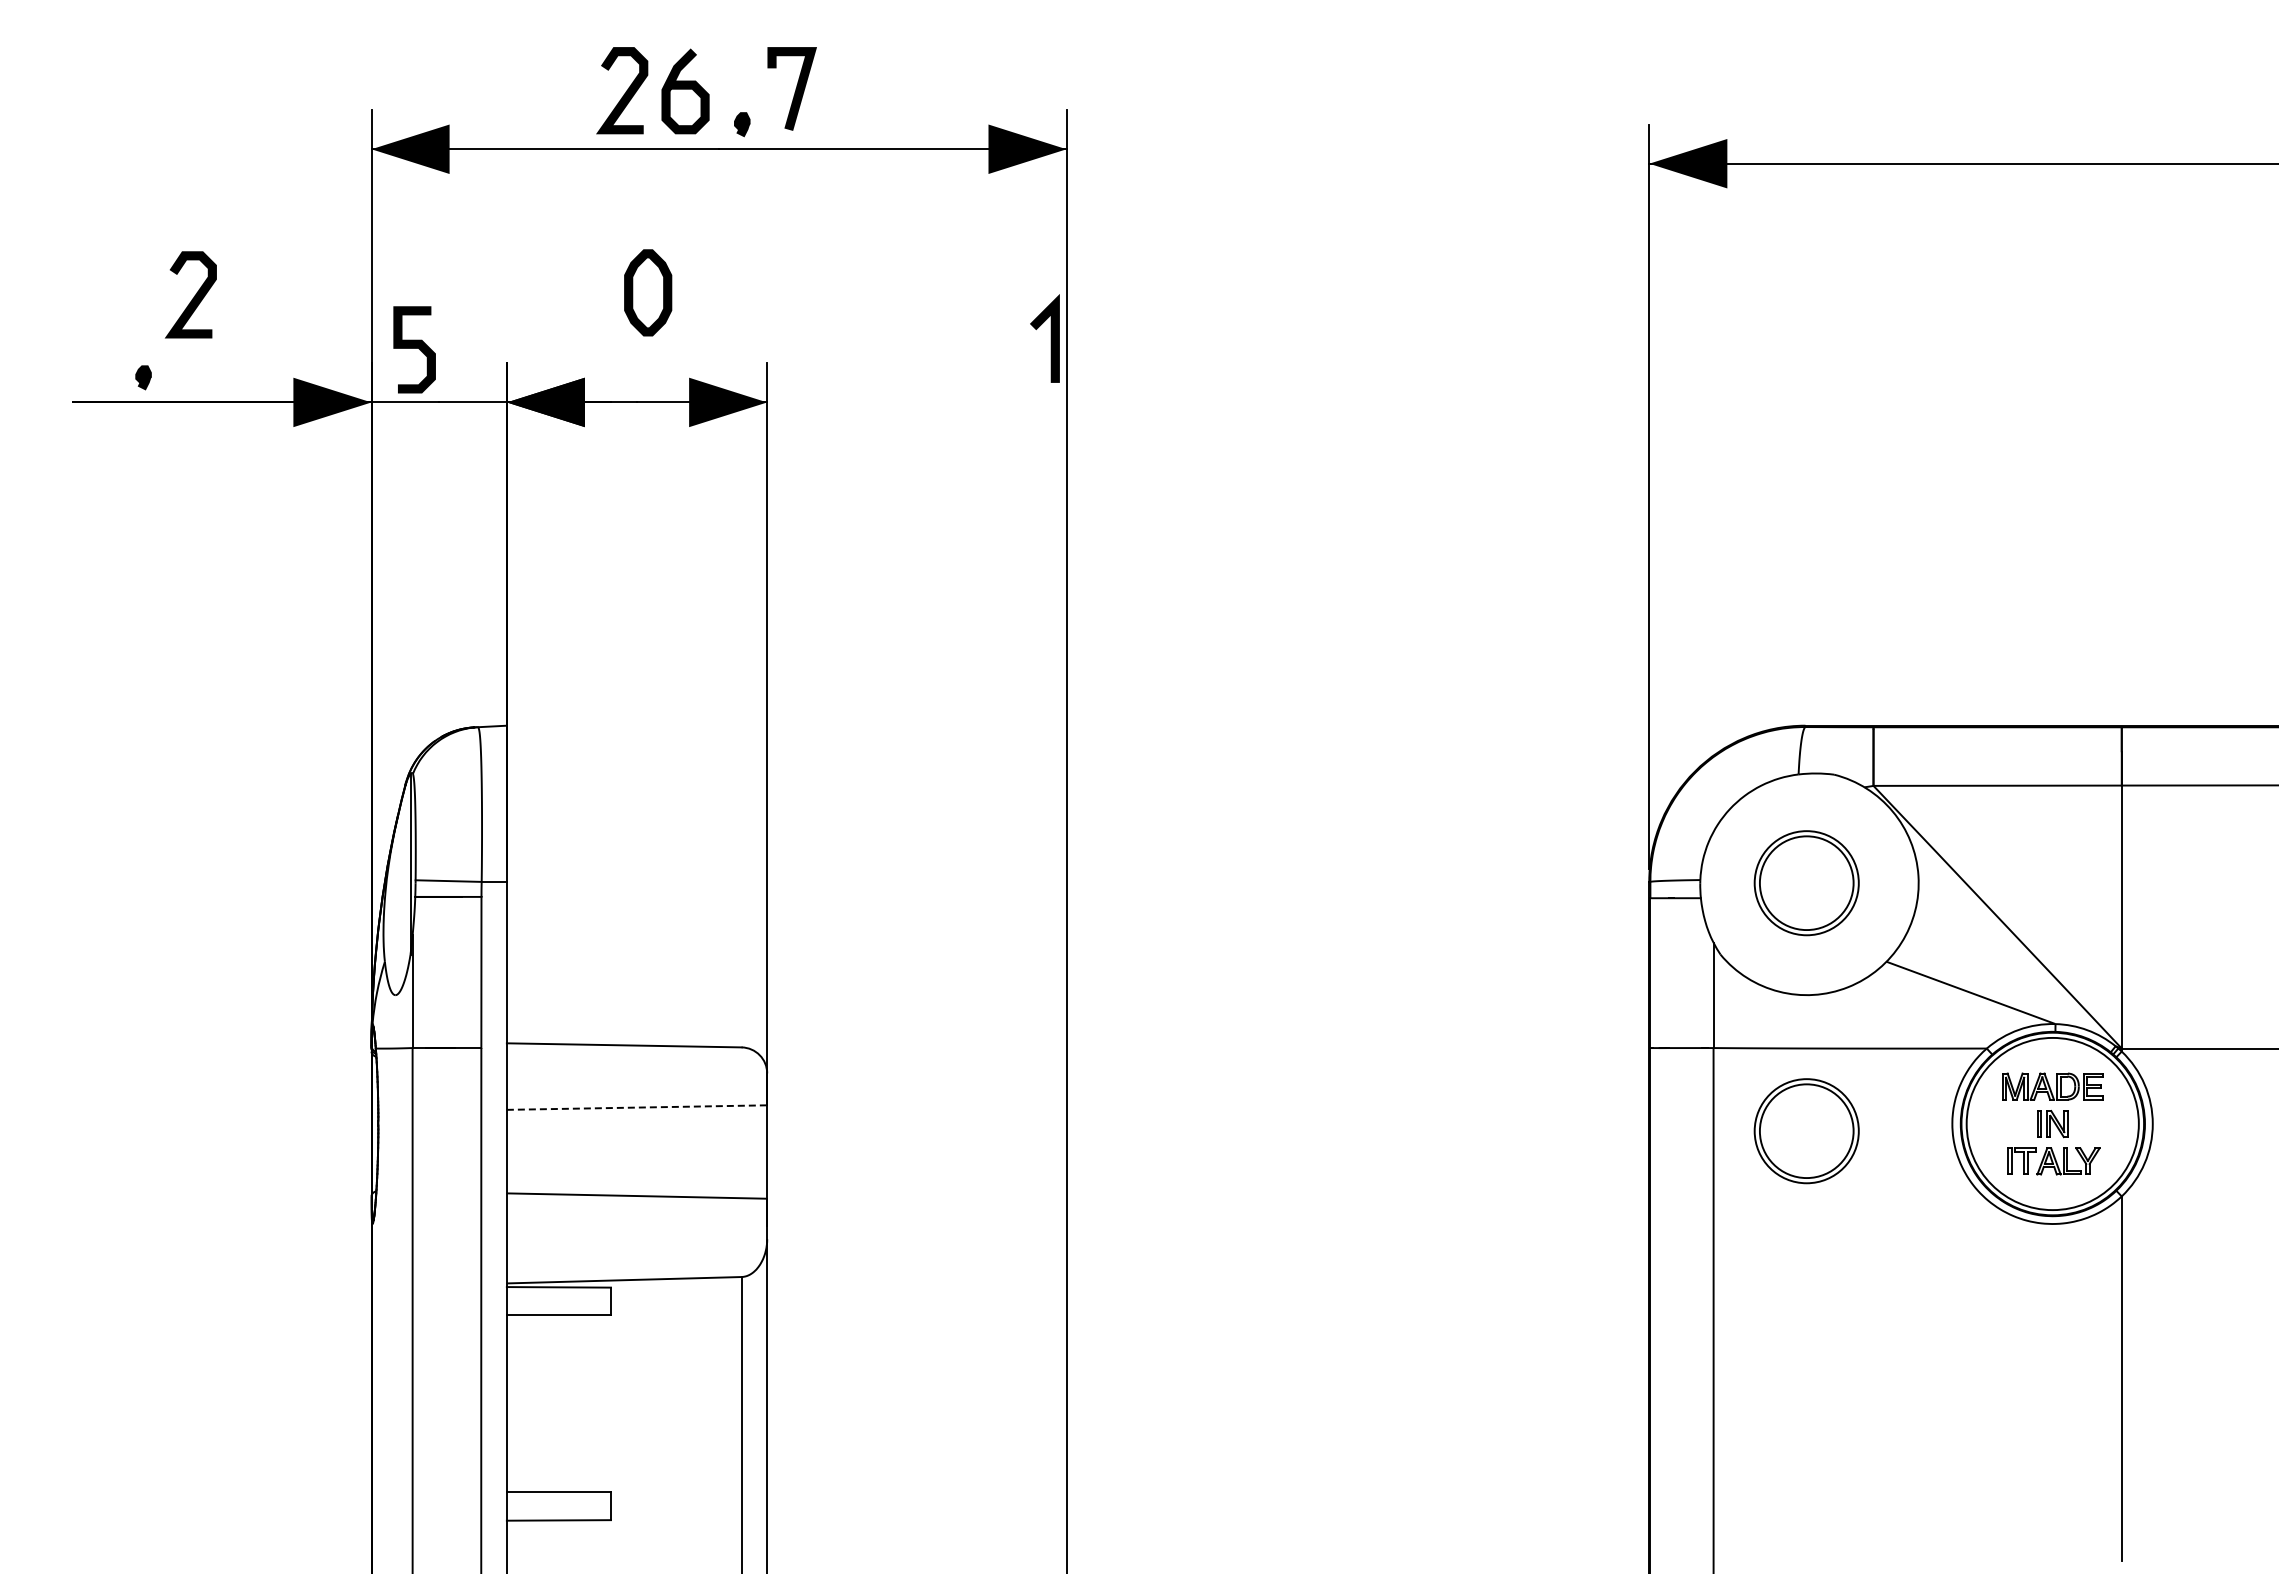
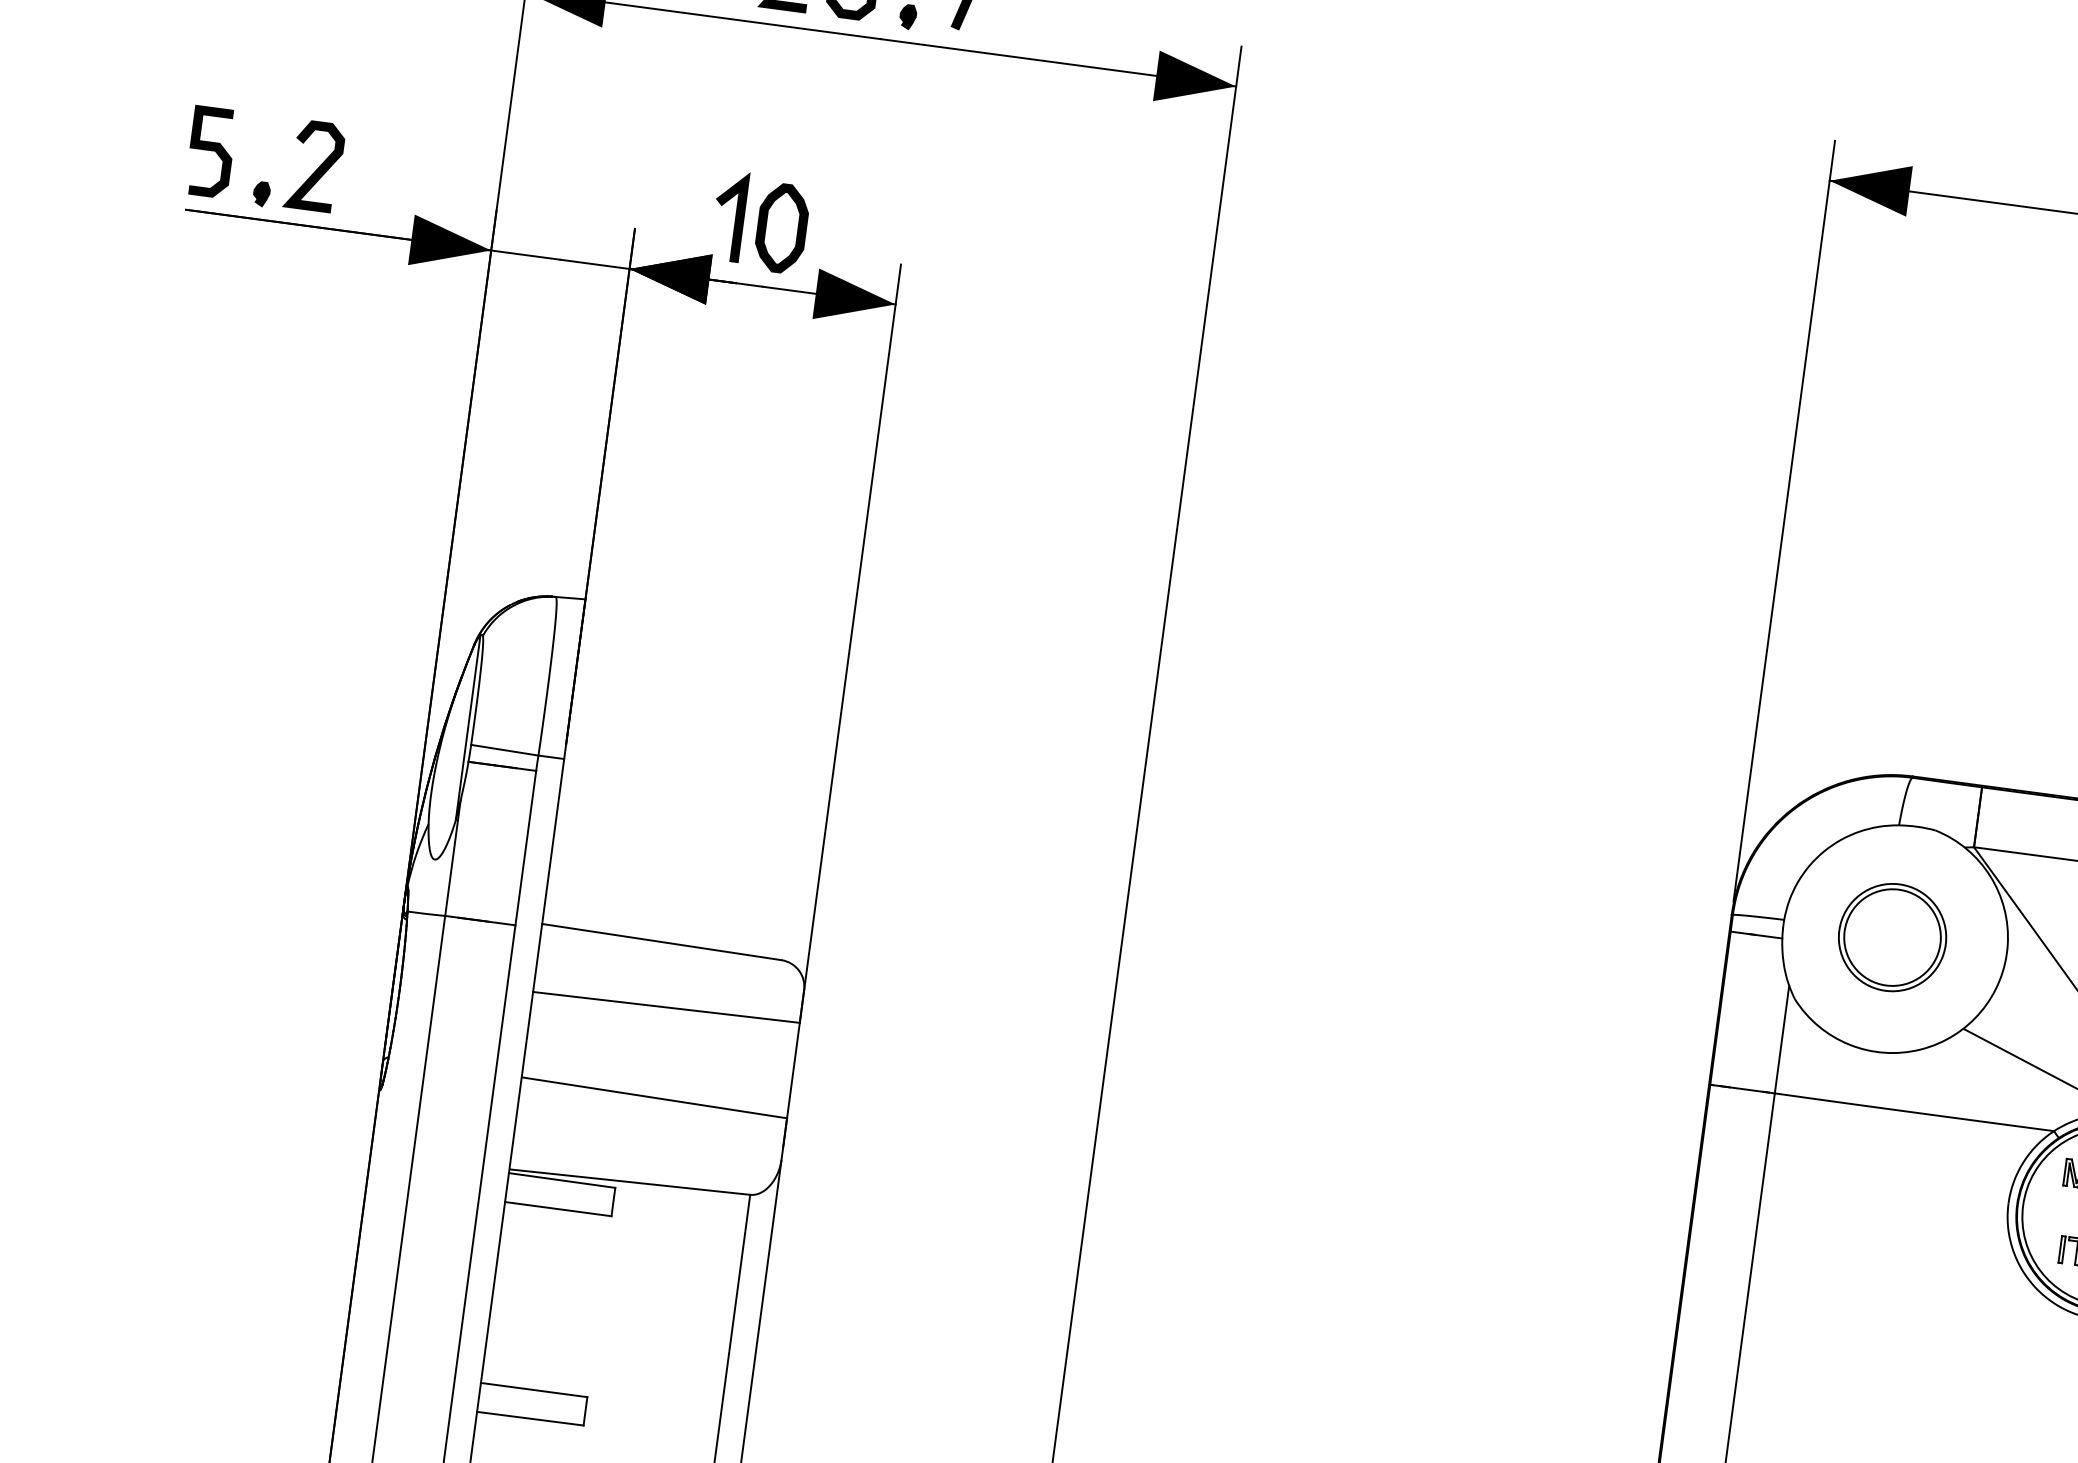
part: (648, 292) -> (782, 228), moved
curve: (194, 295) -> (318, 167), moved
line: (1050, 338) -> (735, 216), moved
curve: (414, 348) -> (211, 150), moved
line: (637, 1107) -> (666, 1007), dashed -> solid
part: (1806, 1131) -> (1858, 1191), removed

